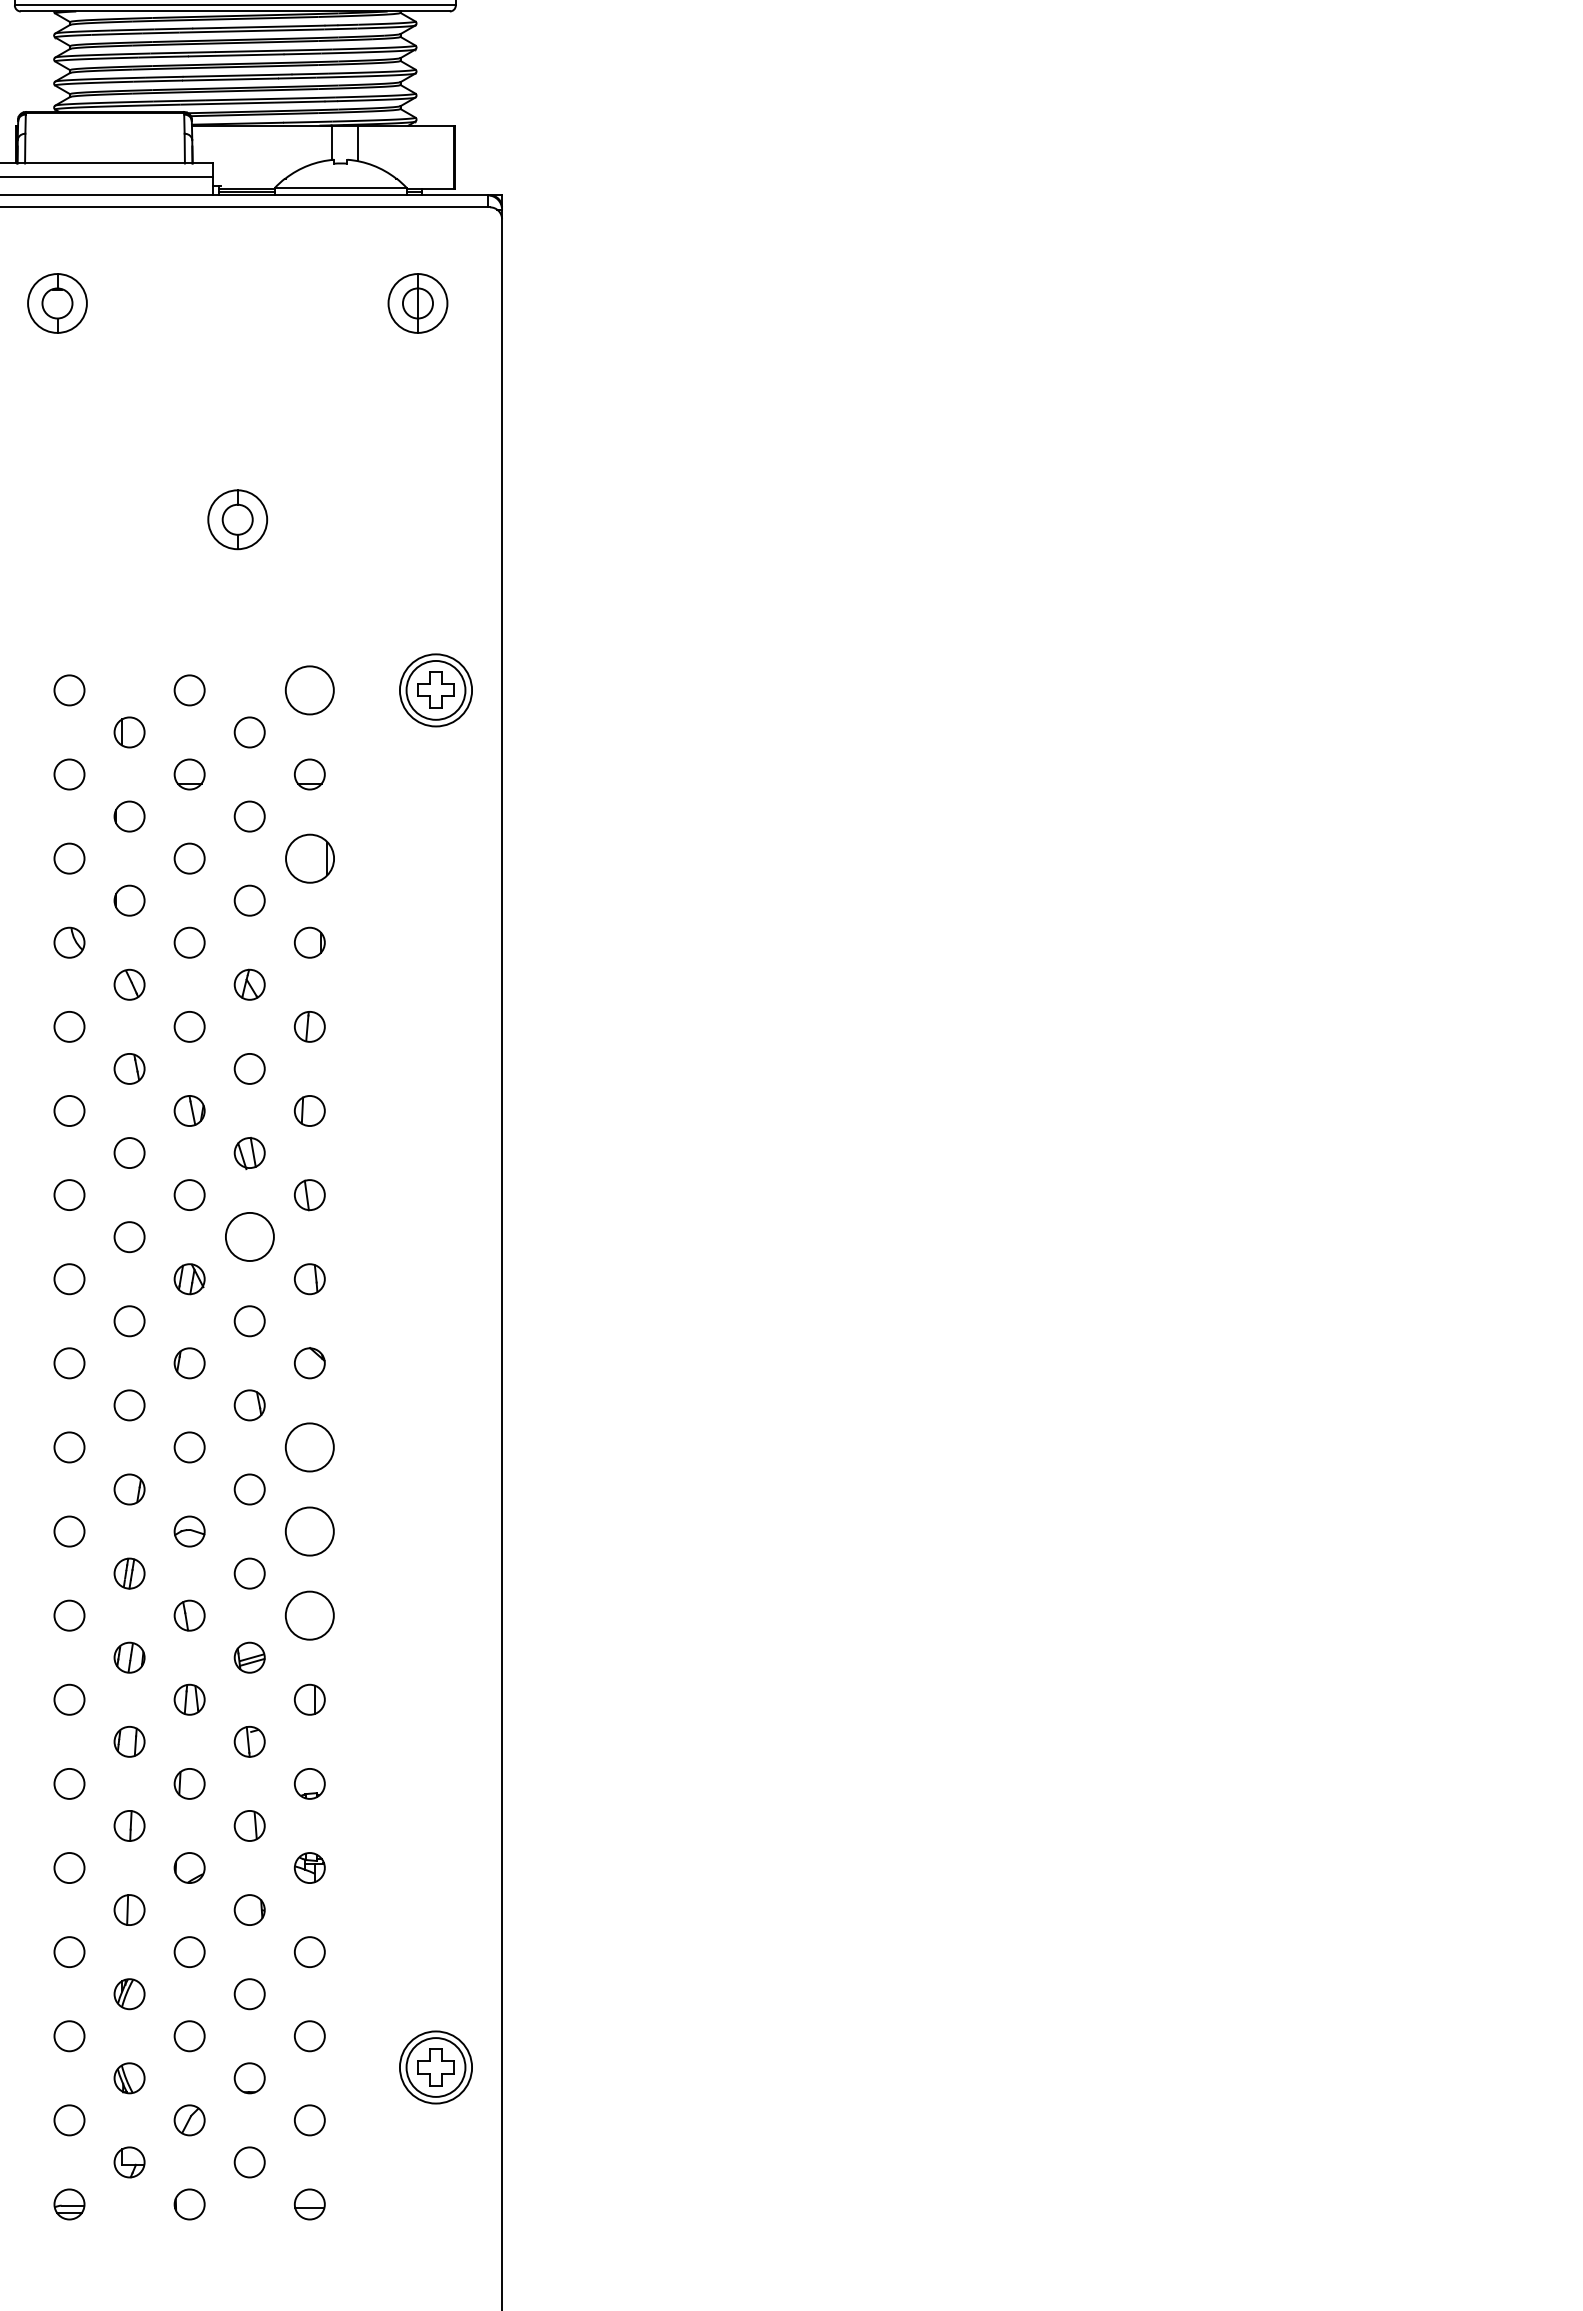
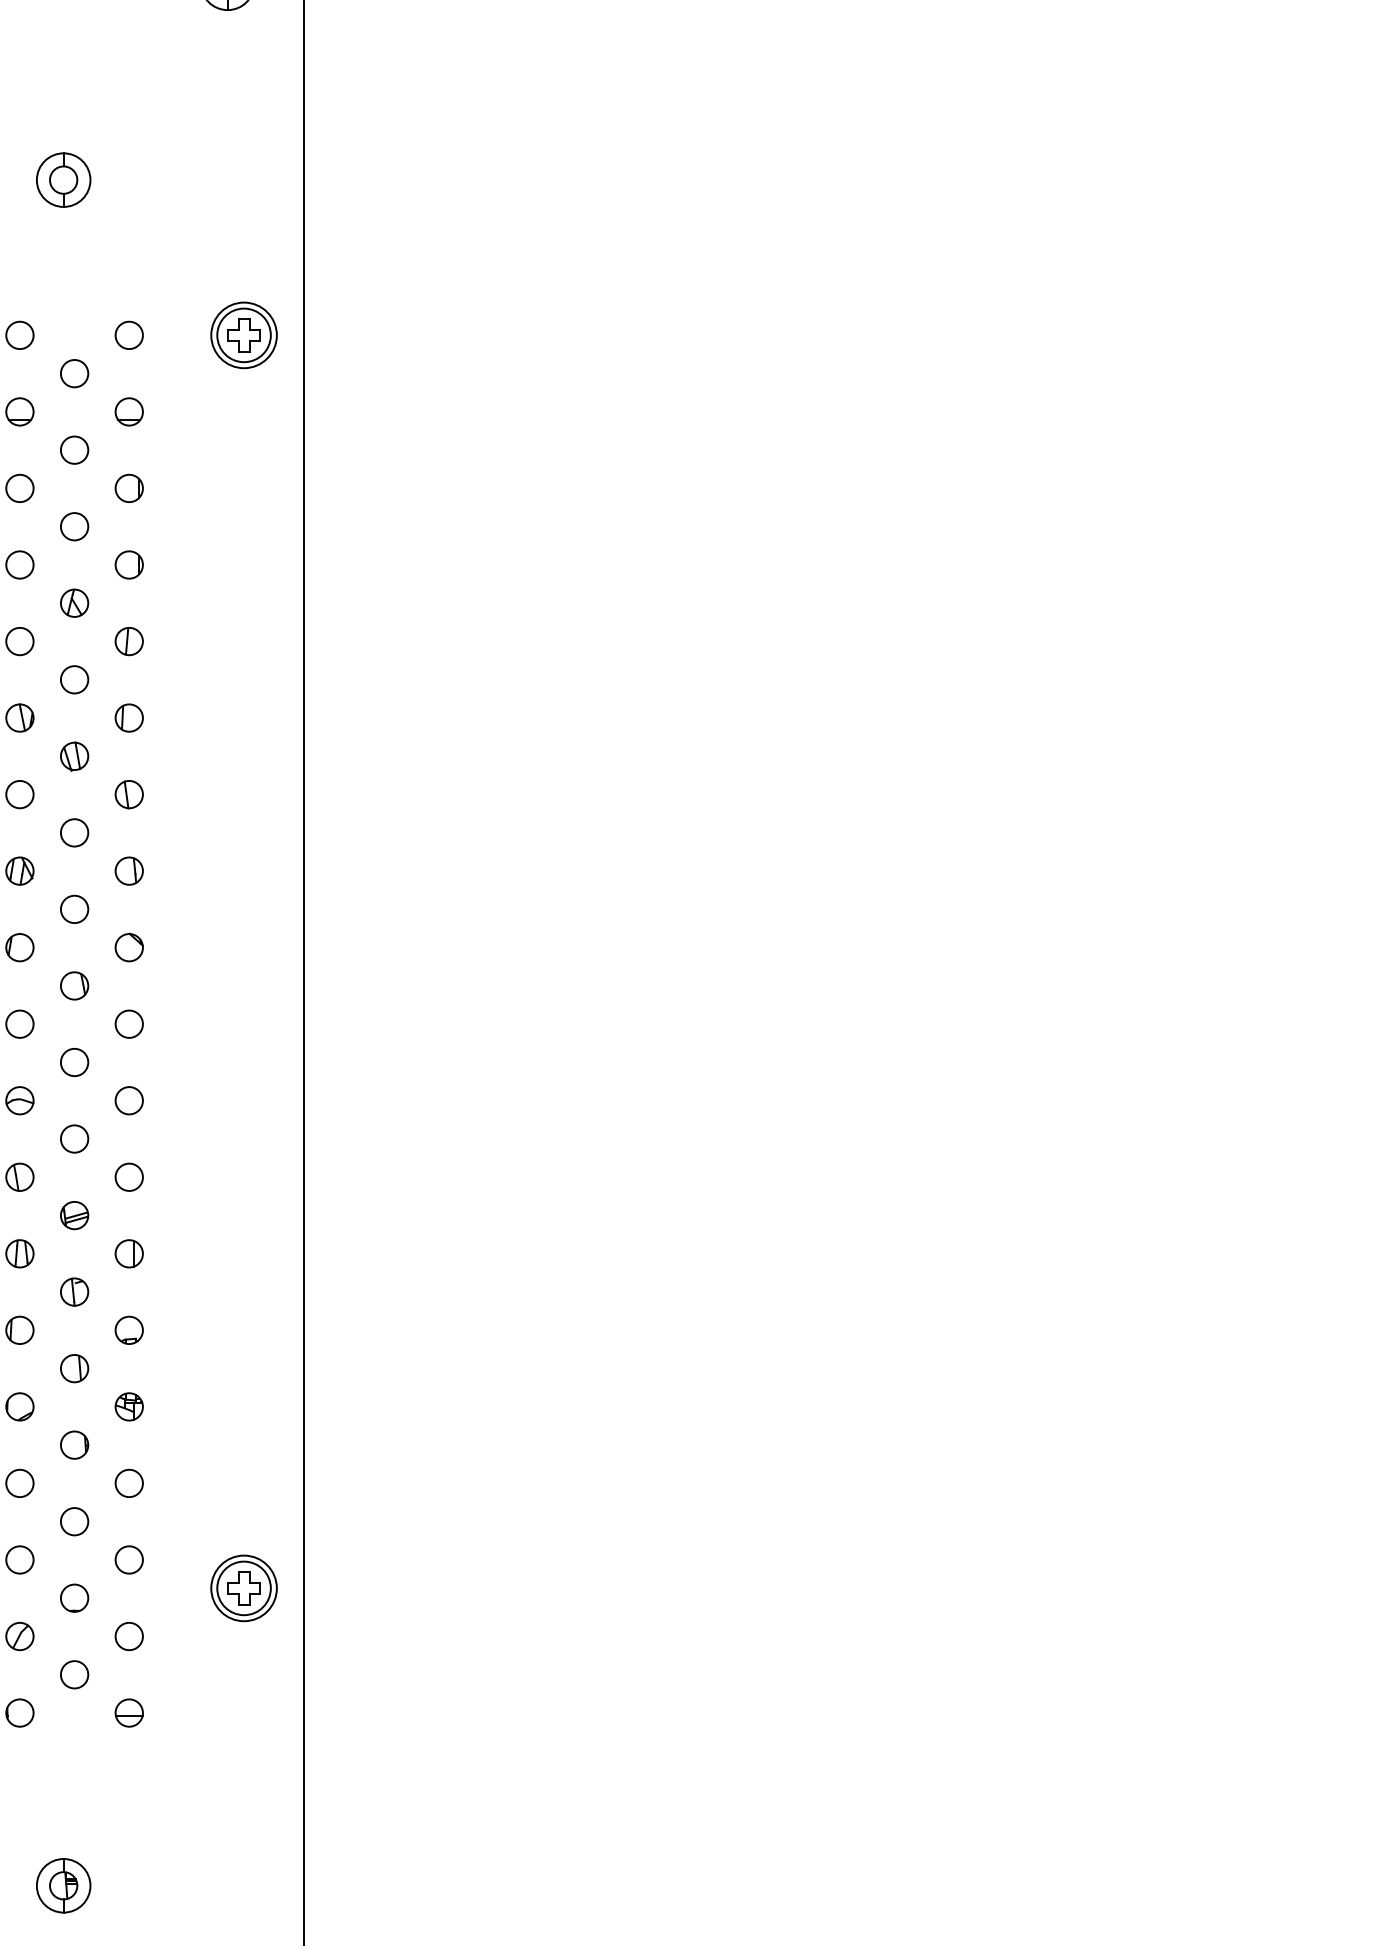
circle: (309, 690) -> (128, 335), size x0.62
part: (309, 858) -> (128, 488), size x0.62
circle: (249, 1237) -> (74, 833), size x0.62
circle: (309, 1447) -> (128, 1024), size x0.62
circle: (309, 1531) -> (128, 1100), size x0.62
circle: (309, 1615) -> (128, 1177), size x0.62

